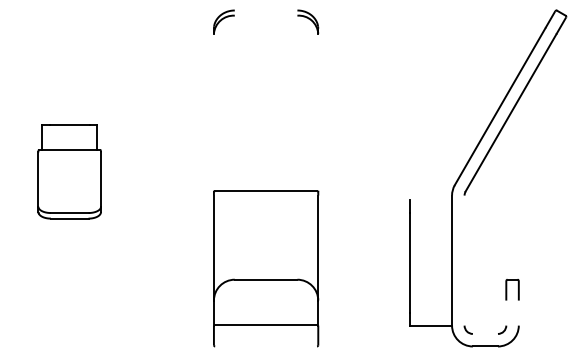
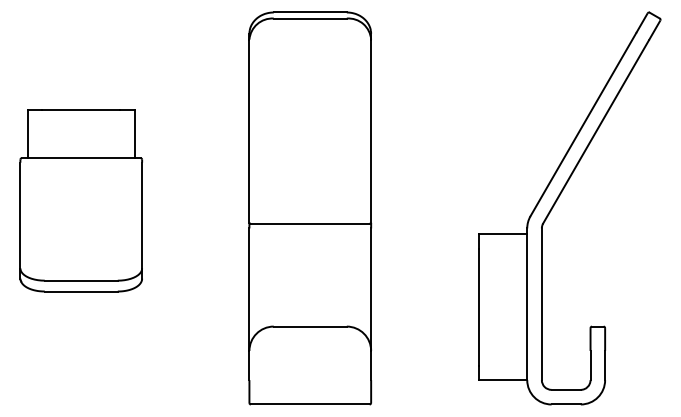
line: (265, 10) -> (309, 12), added
line: (265, 15) -> (309, 18), added
line: (214, 111) -> (249, 130), added
line: (318, 111) -> (371, 130), added
part: (69, 171) -> (80, 200), size x1.67
line: (430, 200) -> (502, 234), added
line: (464, 260) -> (541, 304), added
line: (506, 313) -> (590, 365), added
line: (519, 313) -> (605, 365), added
line: (265, 325) -> (309, 404), moved
line: (484, 333) -> (565, 389), added

